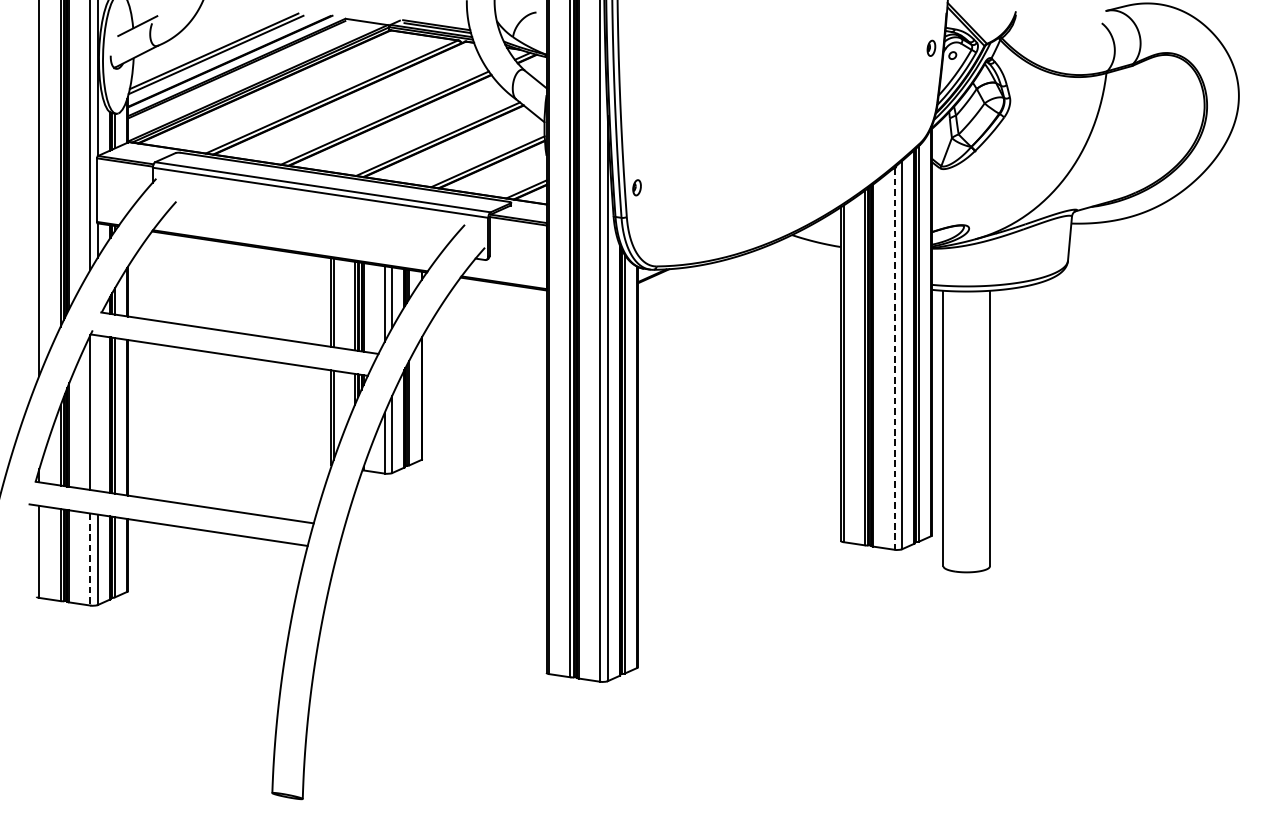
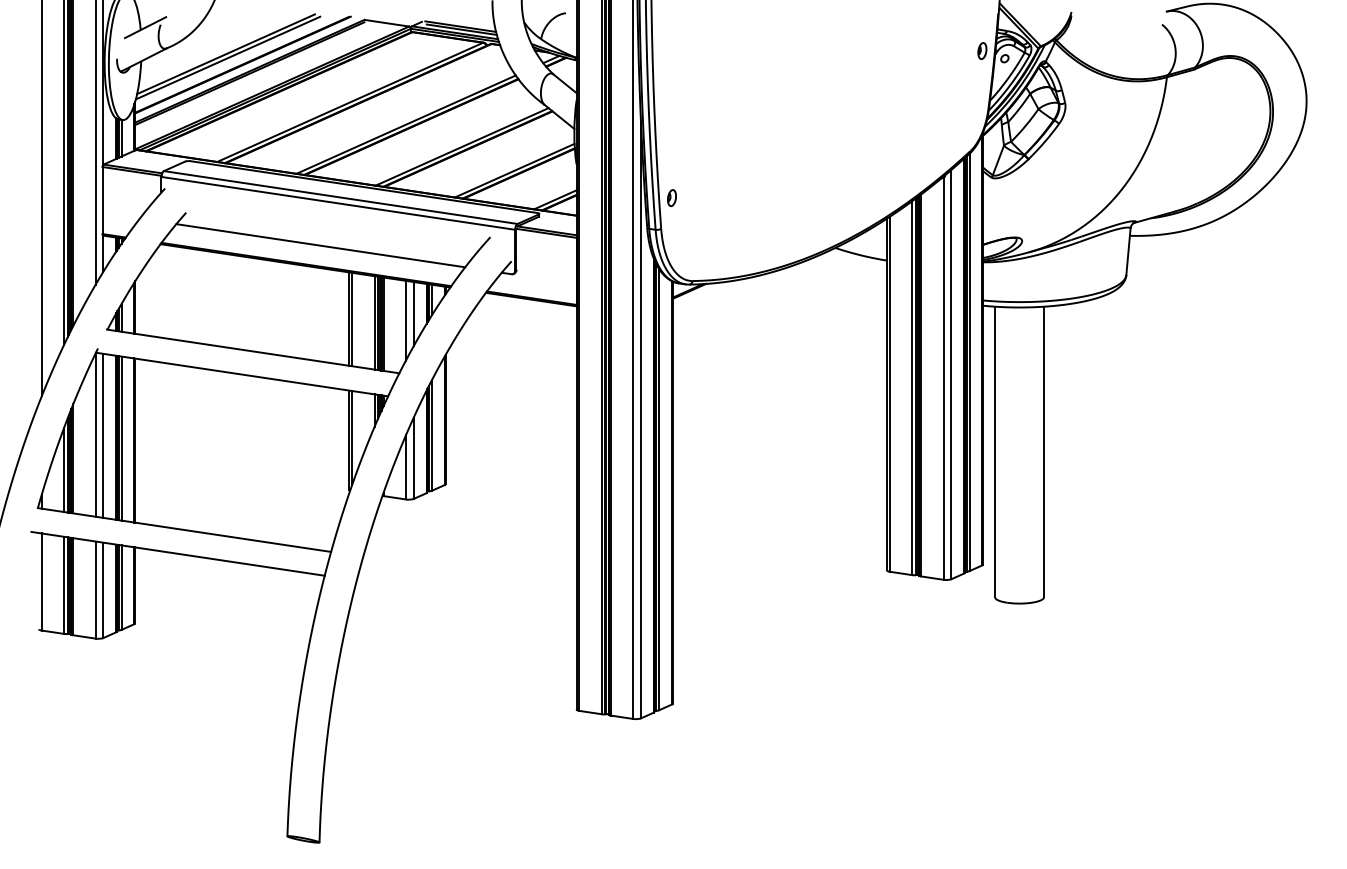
line: (303, 232) -> (320, 245), added
line: (894, 359) -> (943, 379), dashed -> solid
line: (97, 412) -> (103, 435), added
line: (90, 559) -> (95, 590), dashed -> solid

